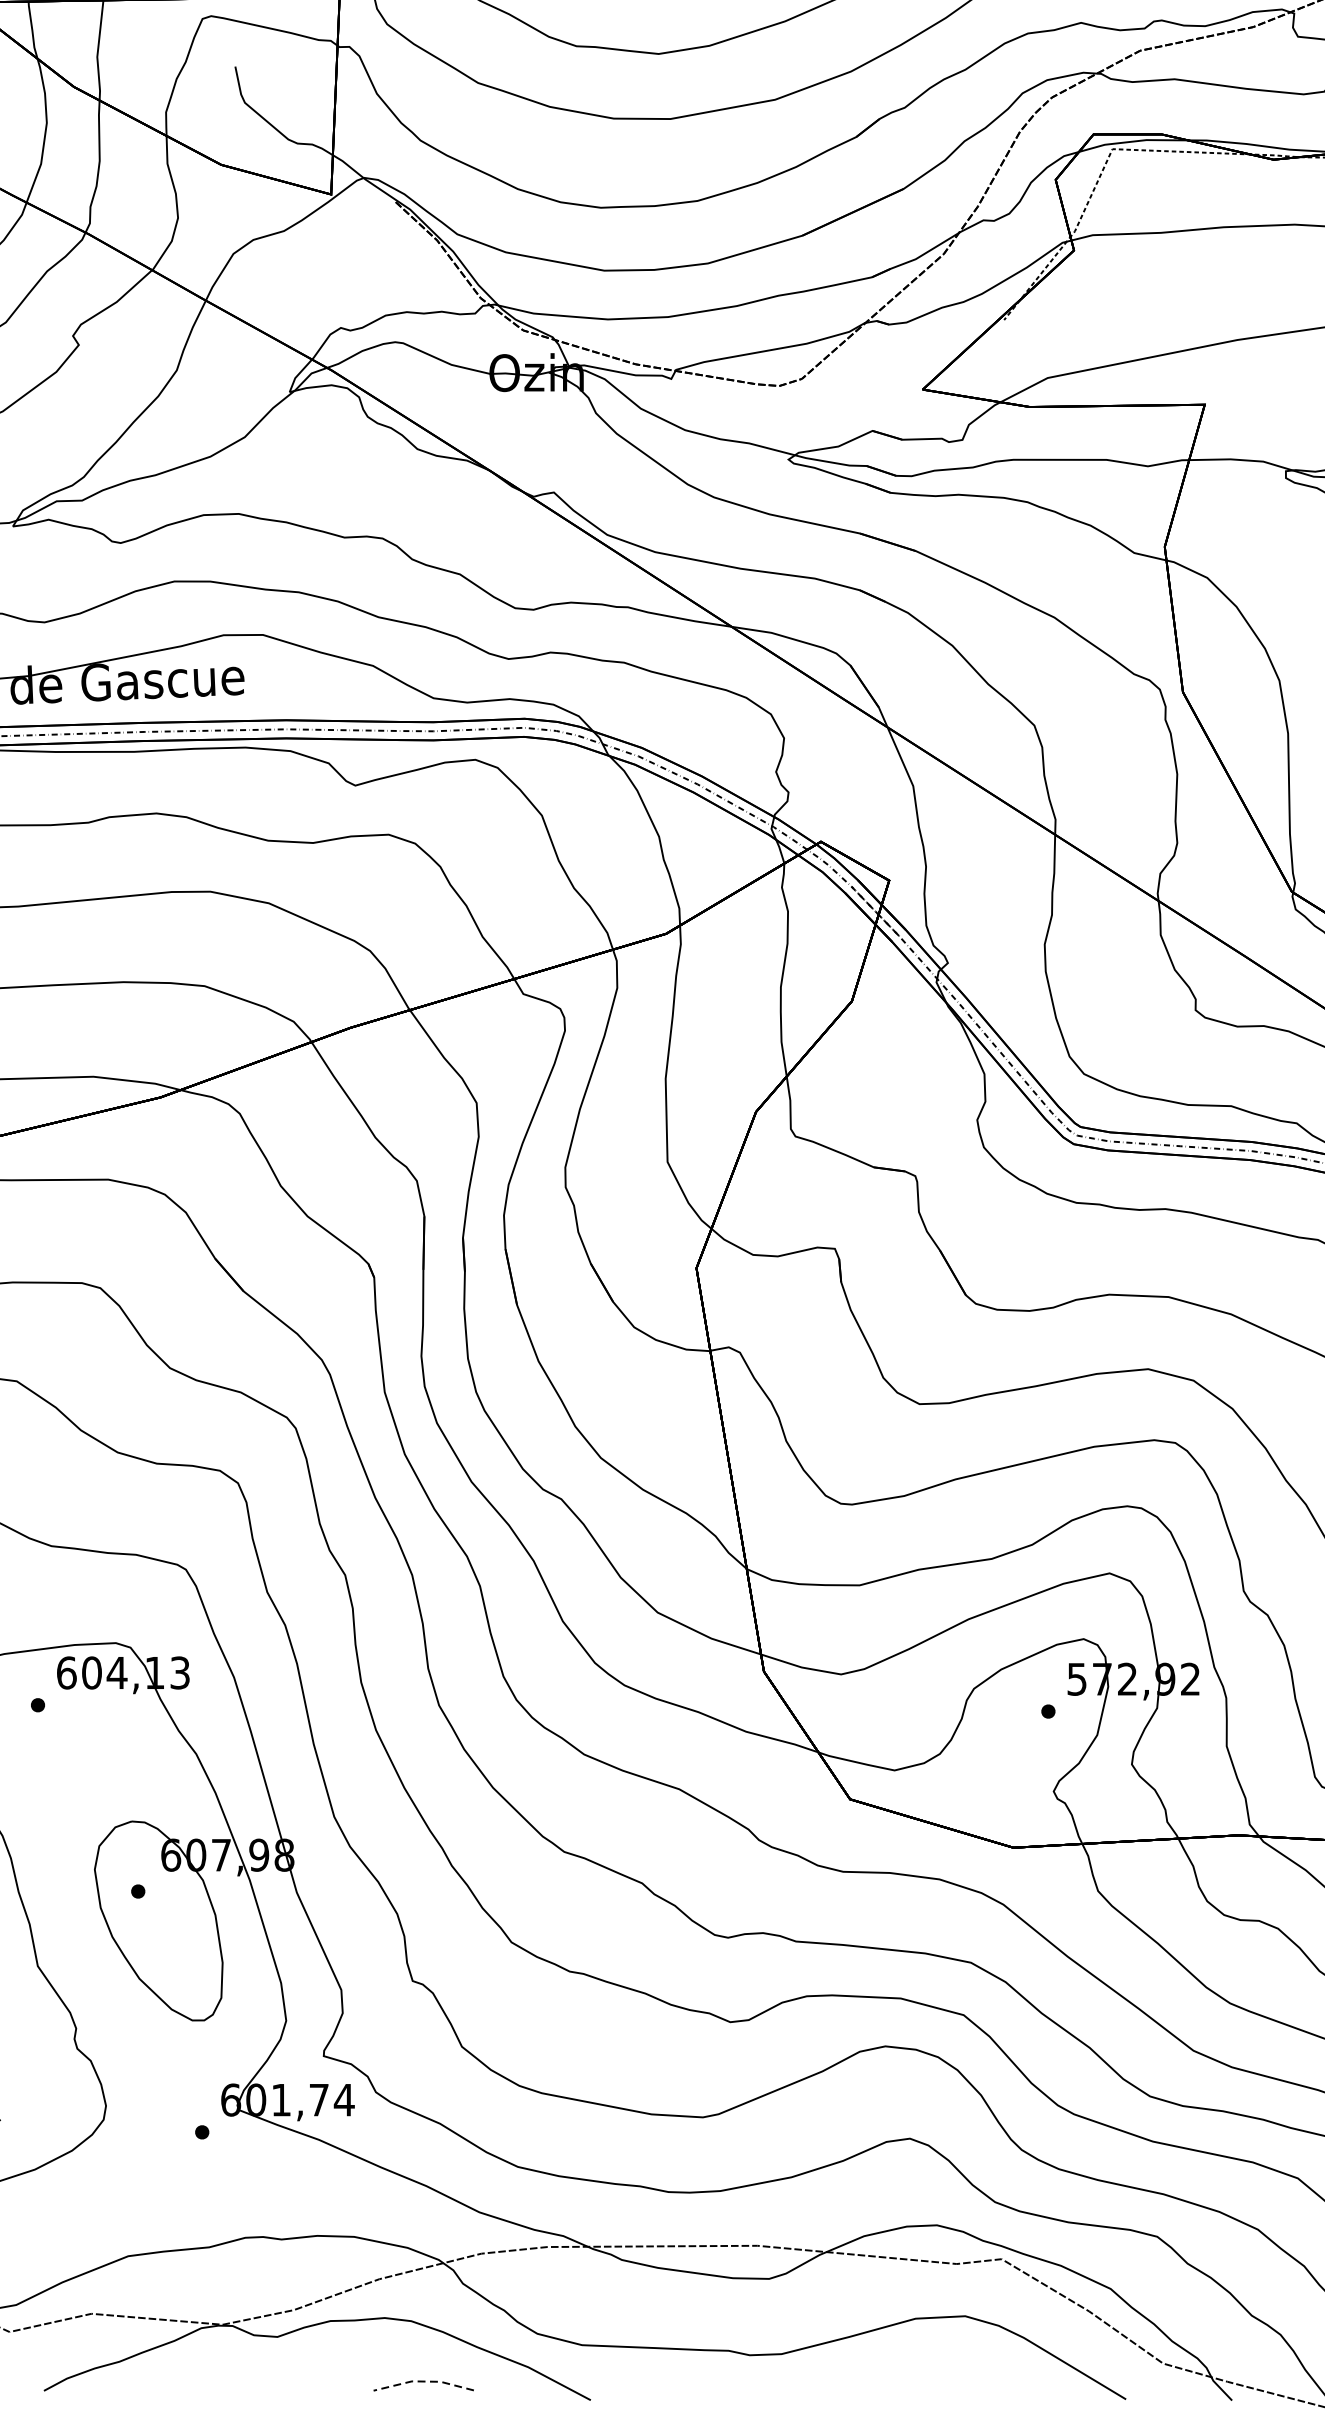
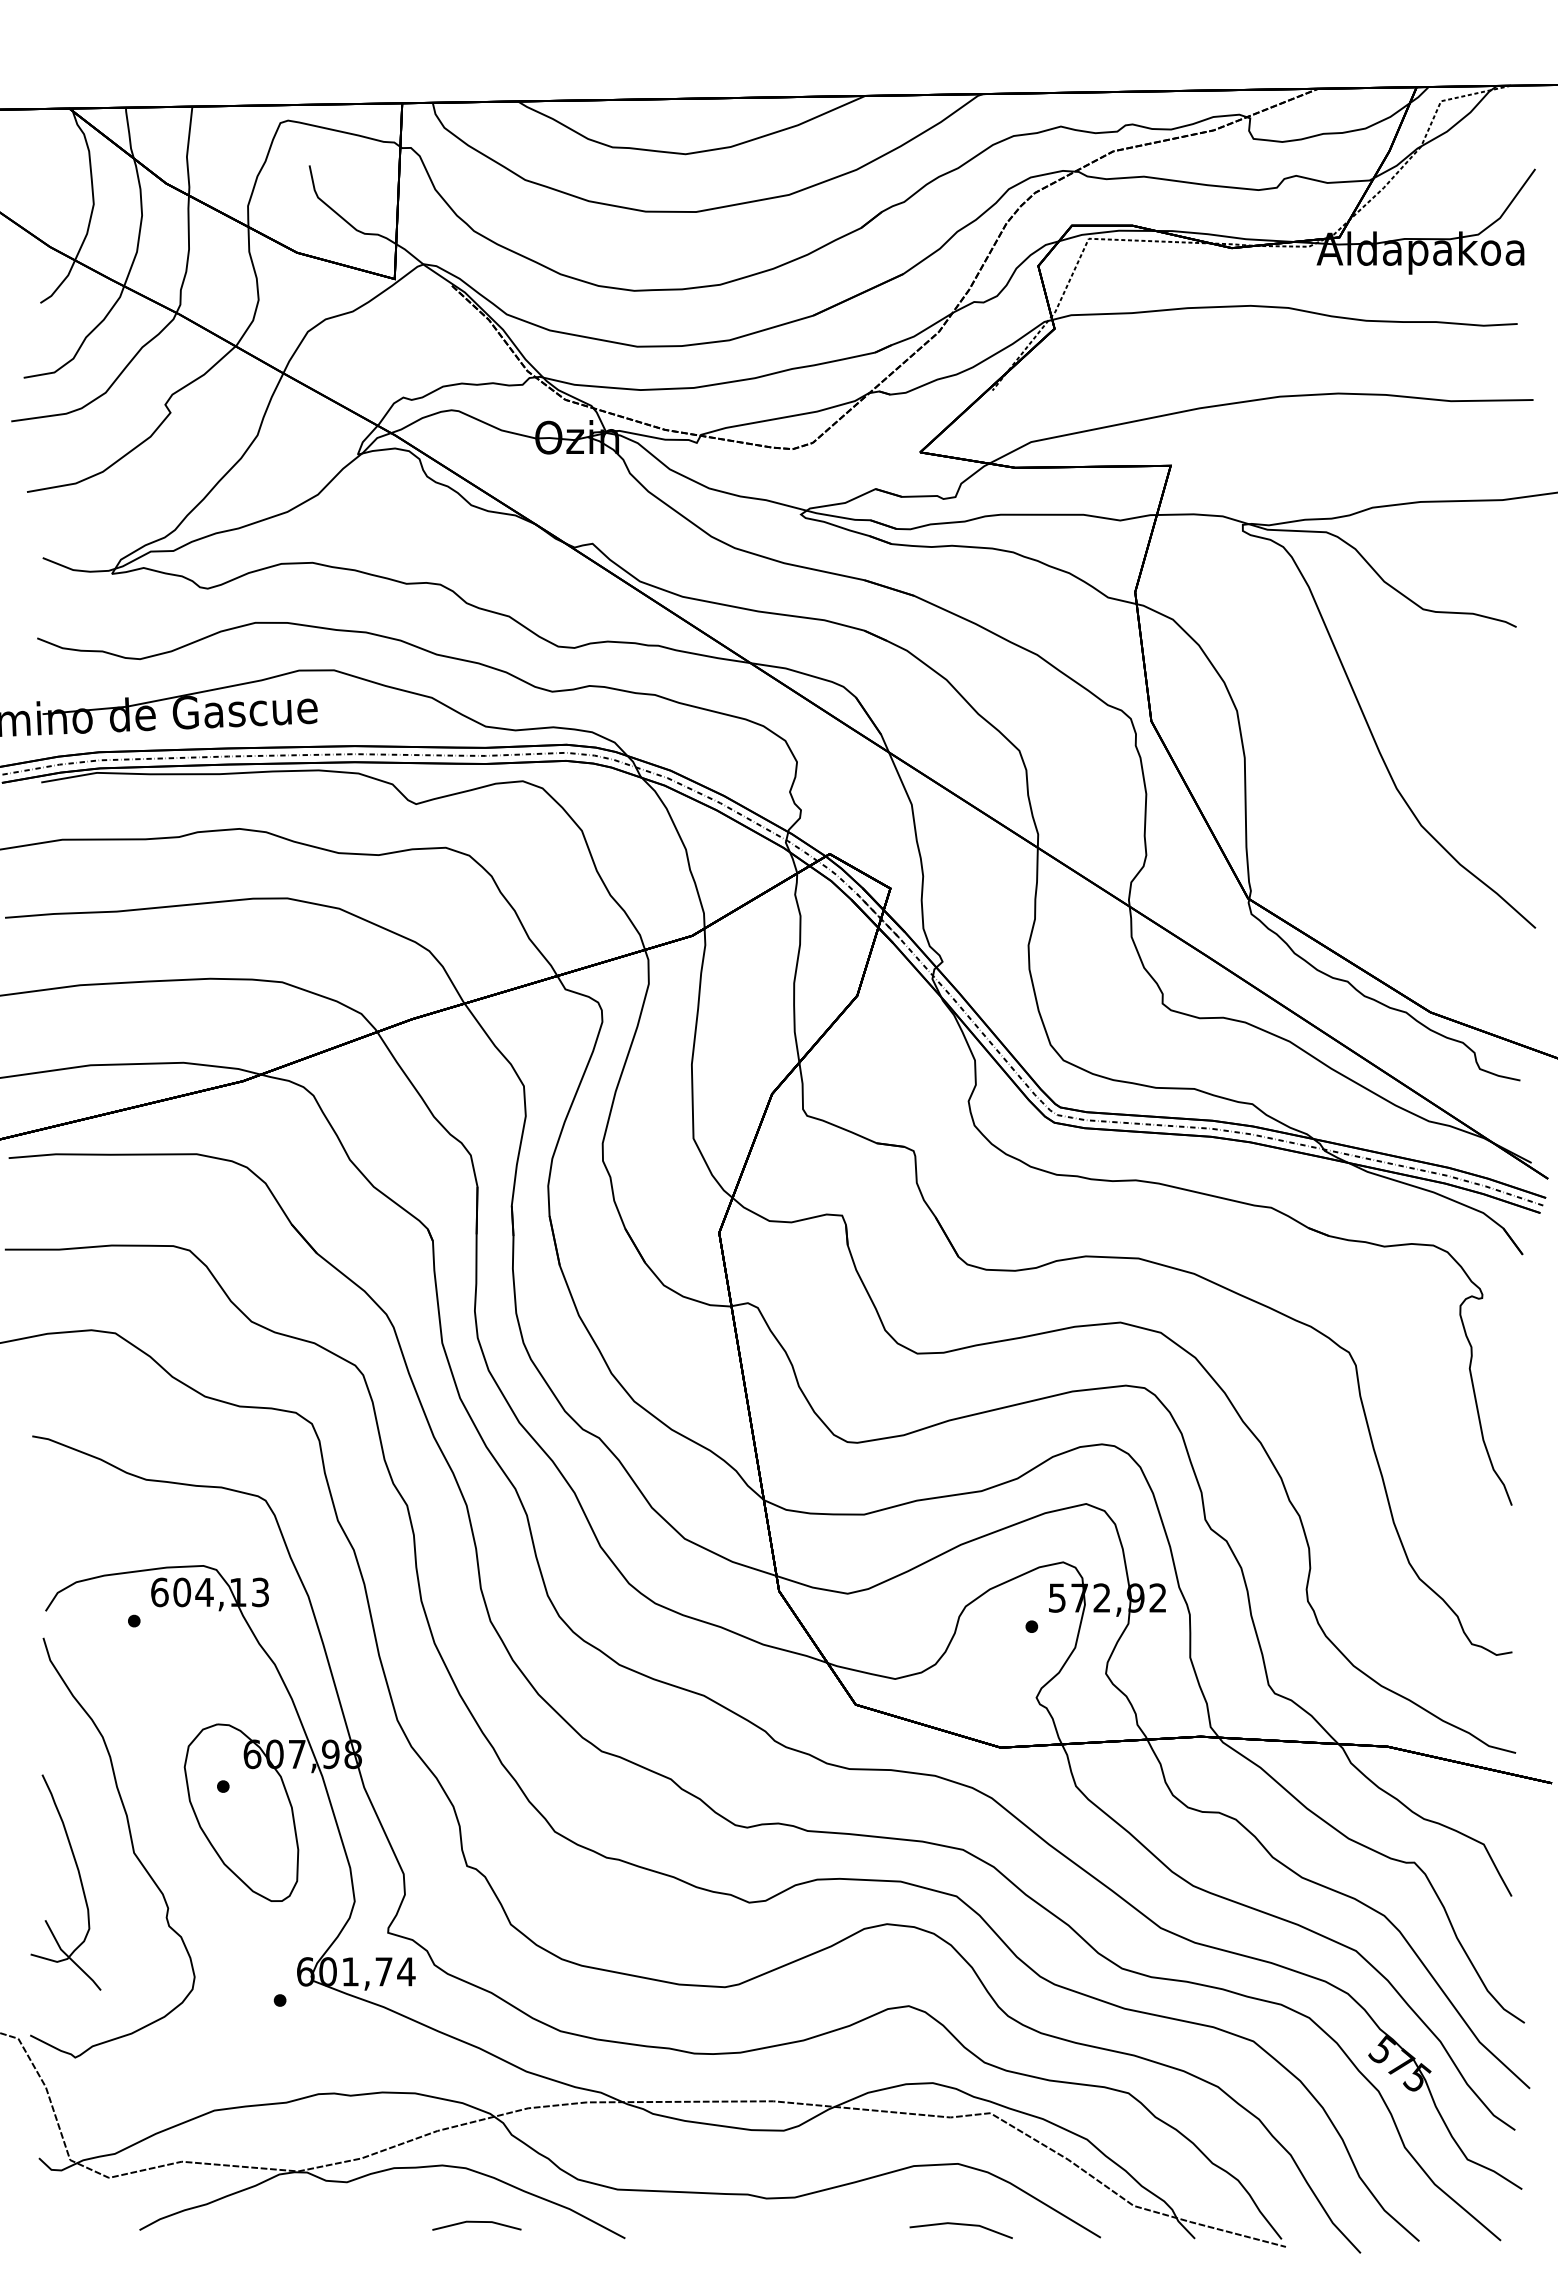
line: (423, 2381) -> (476, 2221), dashed -> solid
line: (968, 2385) -> (960, 2225), added

